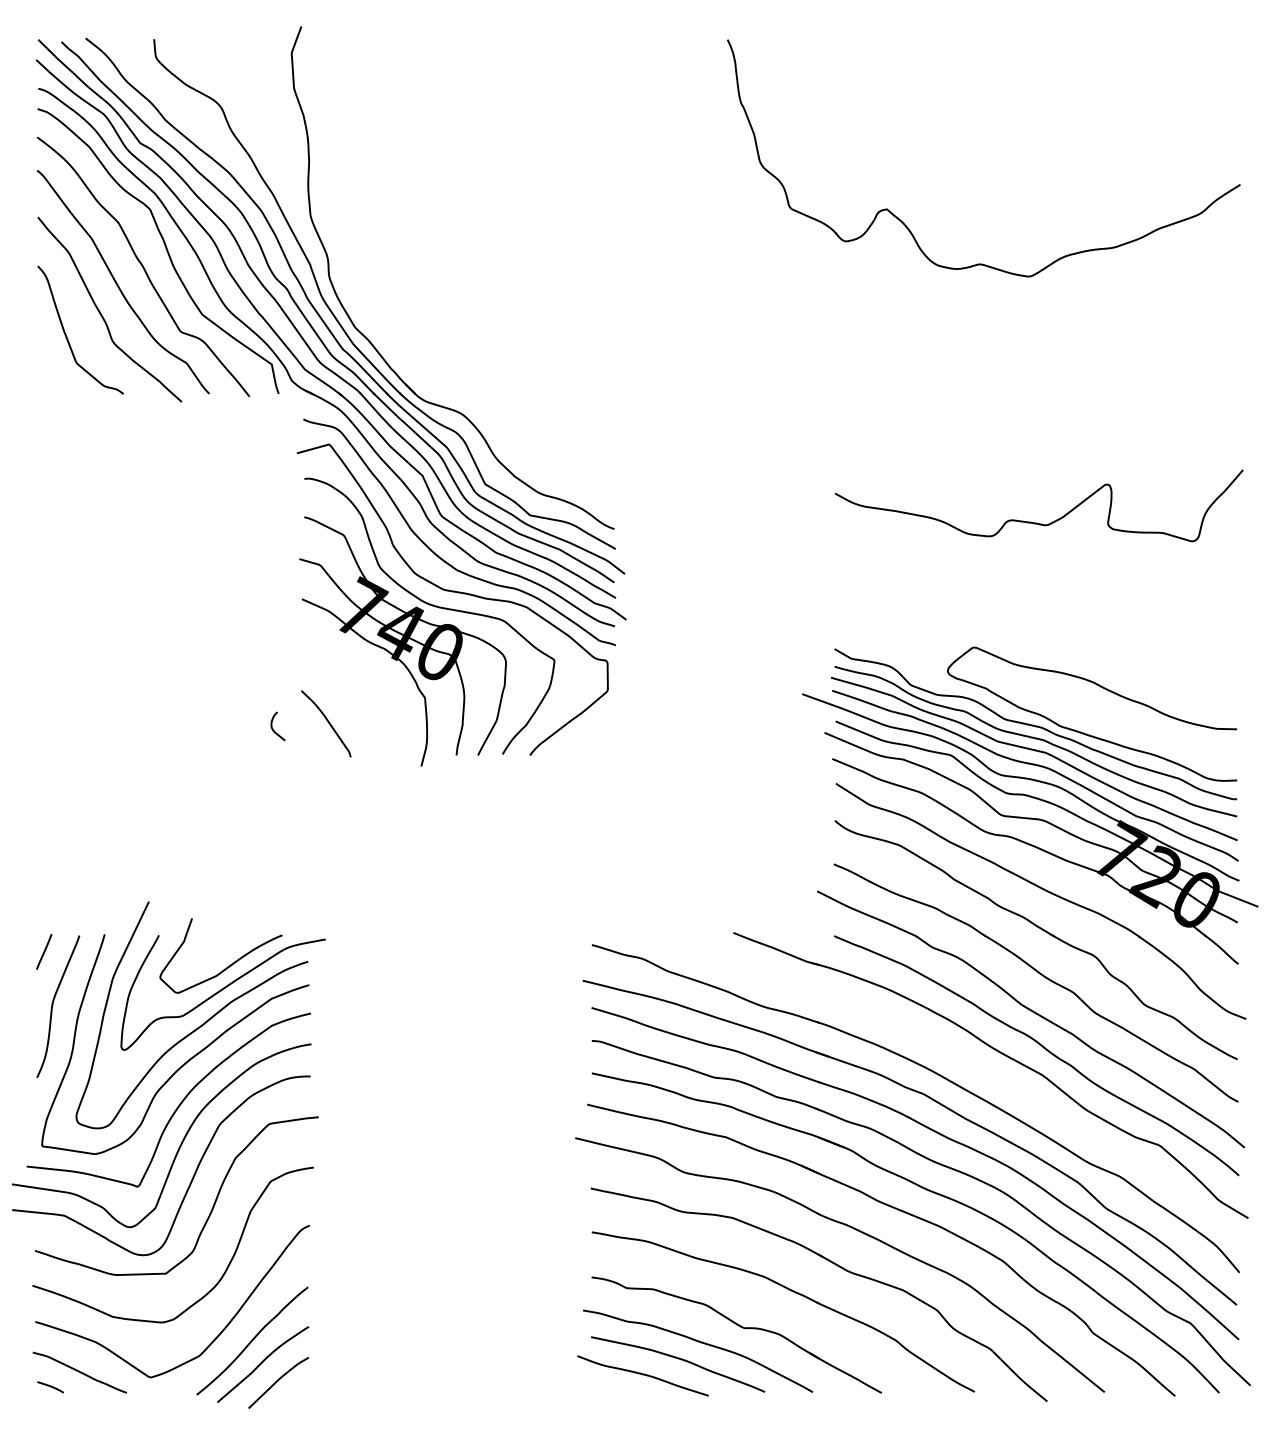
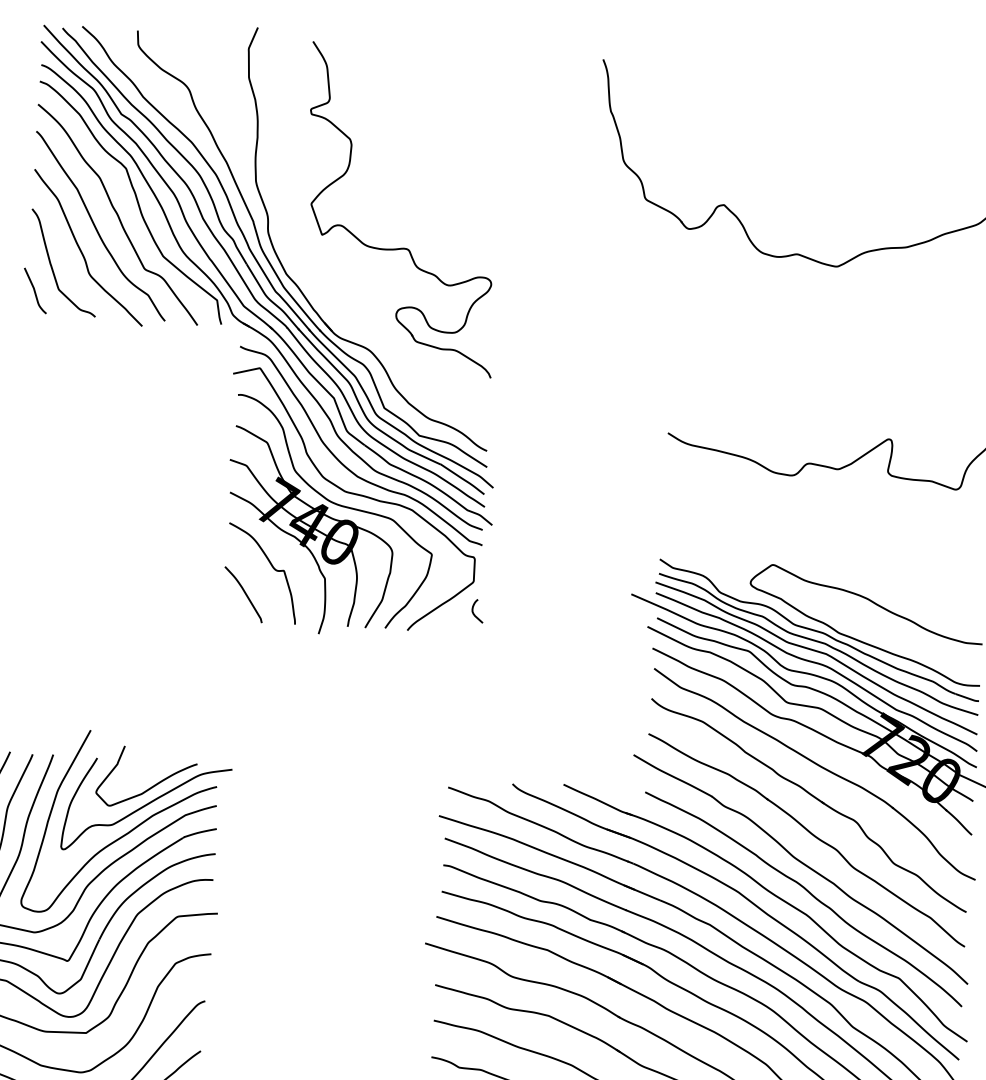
part: (491, 286) -> (399, 248), added
curve: (47, 366) -> (35, 290), added
curve: (359, 688) -> (272, 567), added
curve: (273, 728) -> (473, 612), moved
part: (971, 1063) -> (750, 902), added

